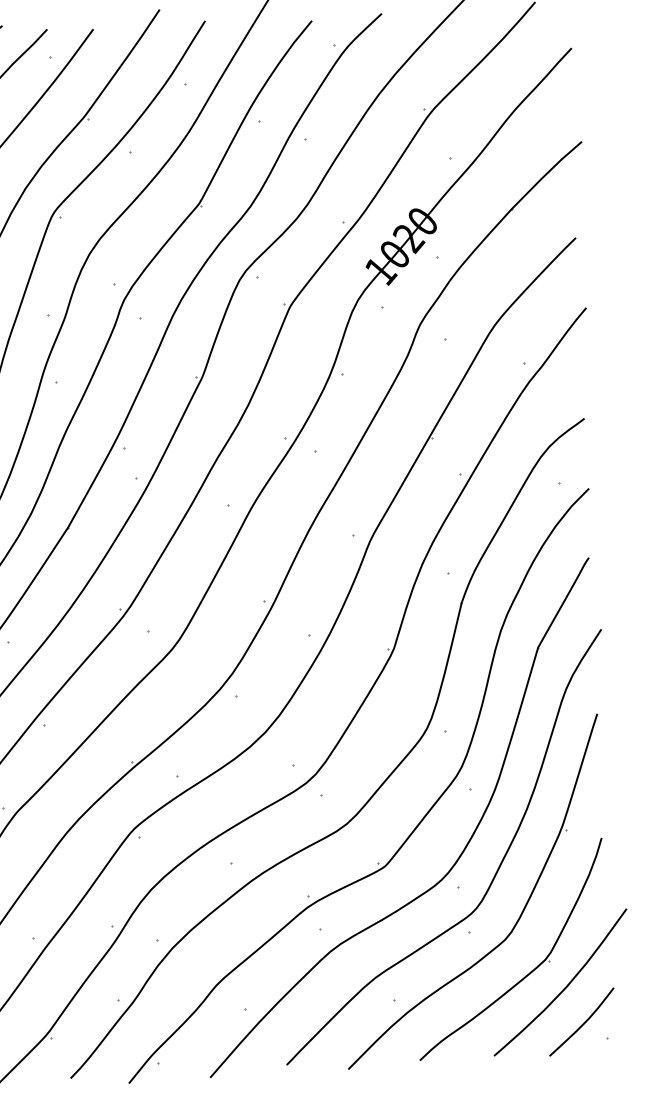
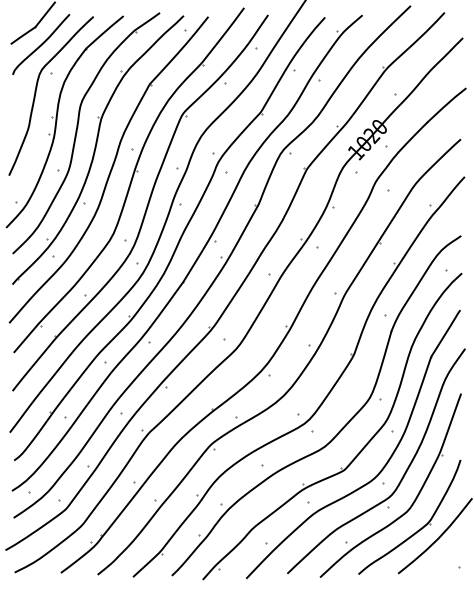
line: (583, 1021) -> (446, 557), removed

